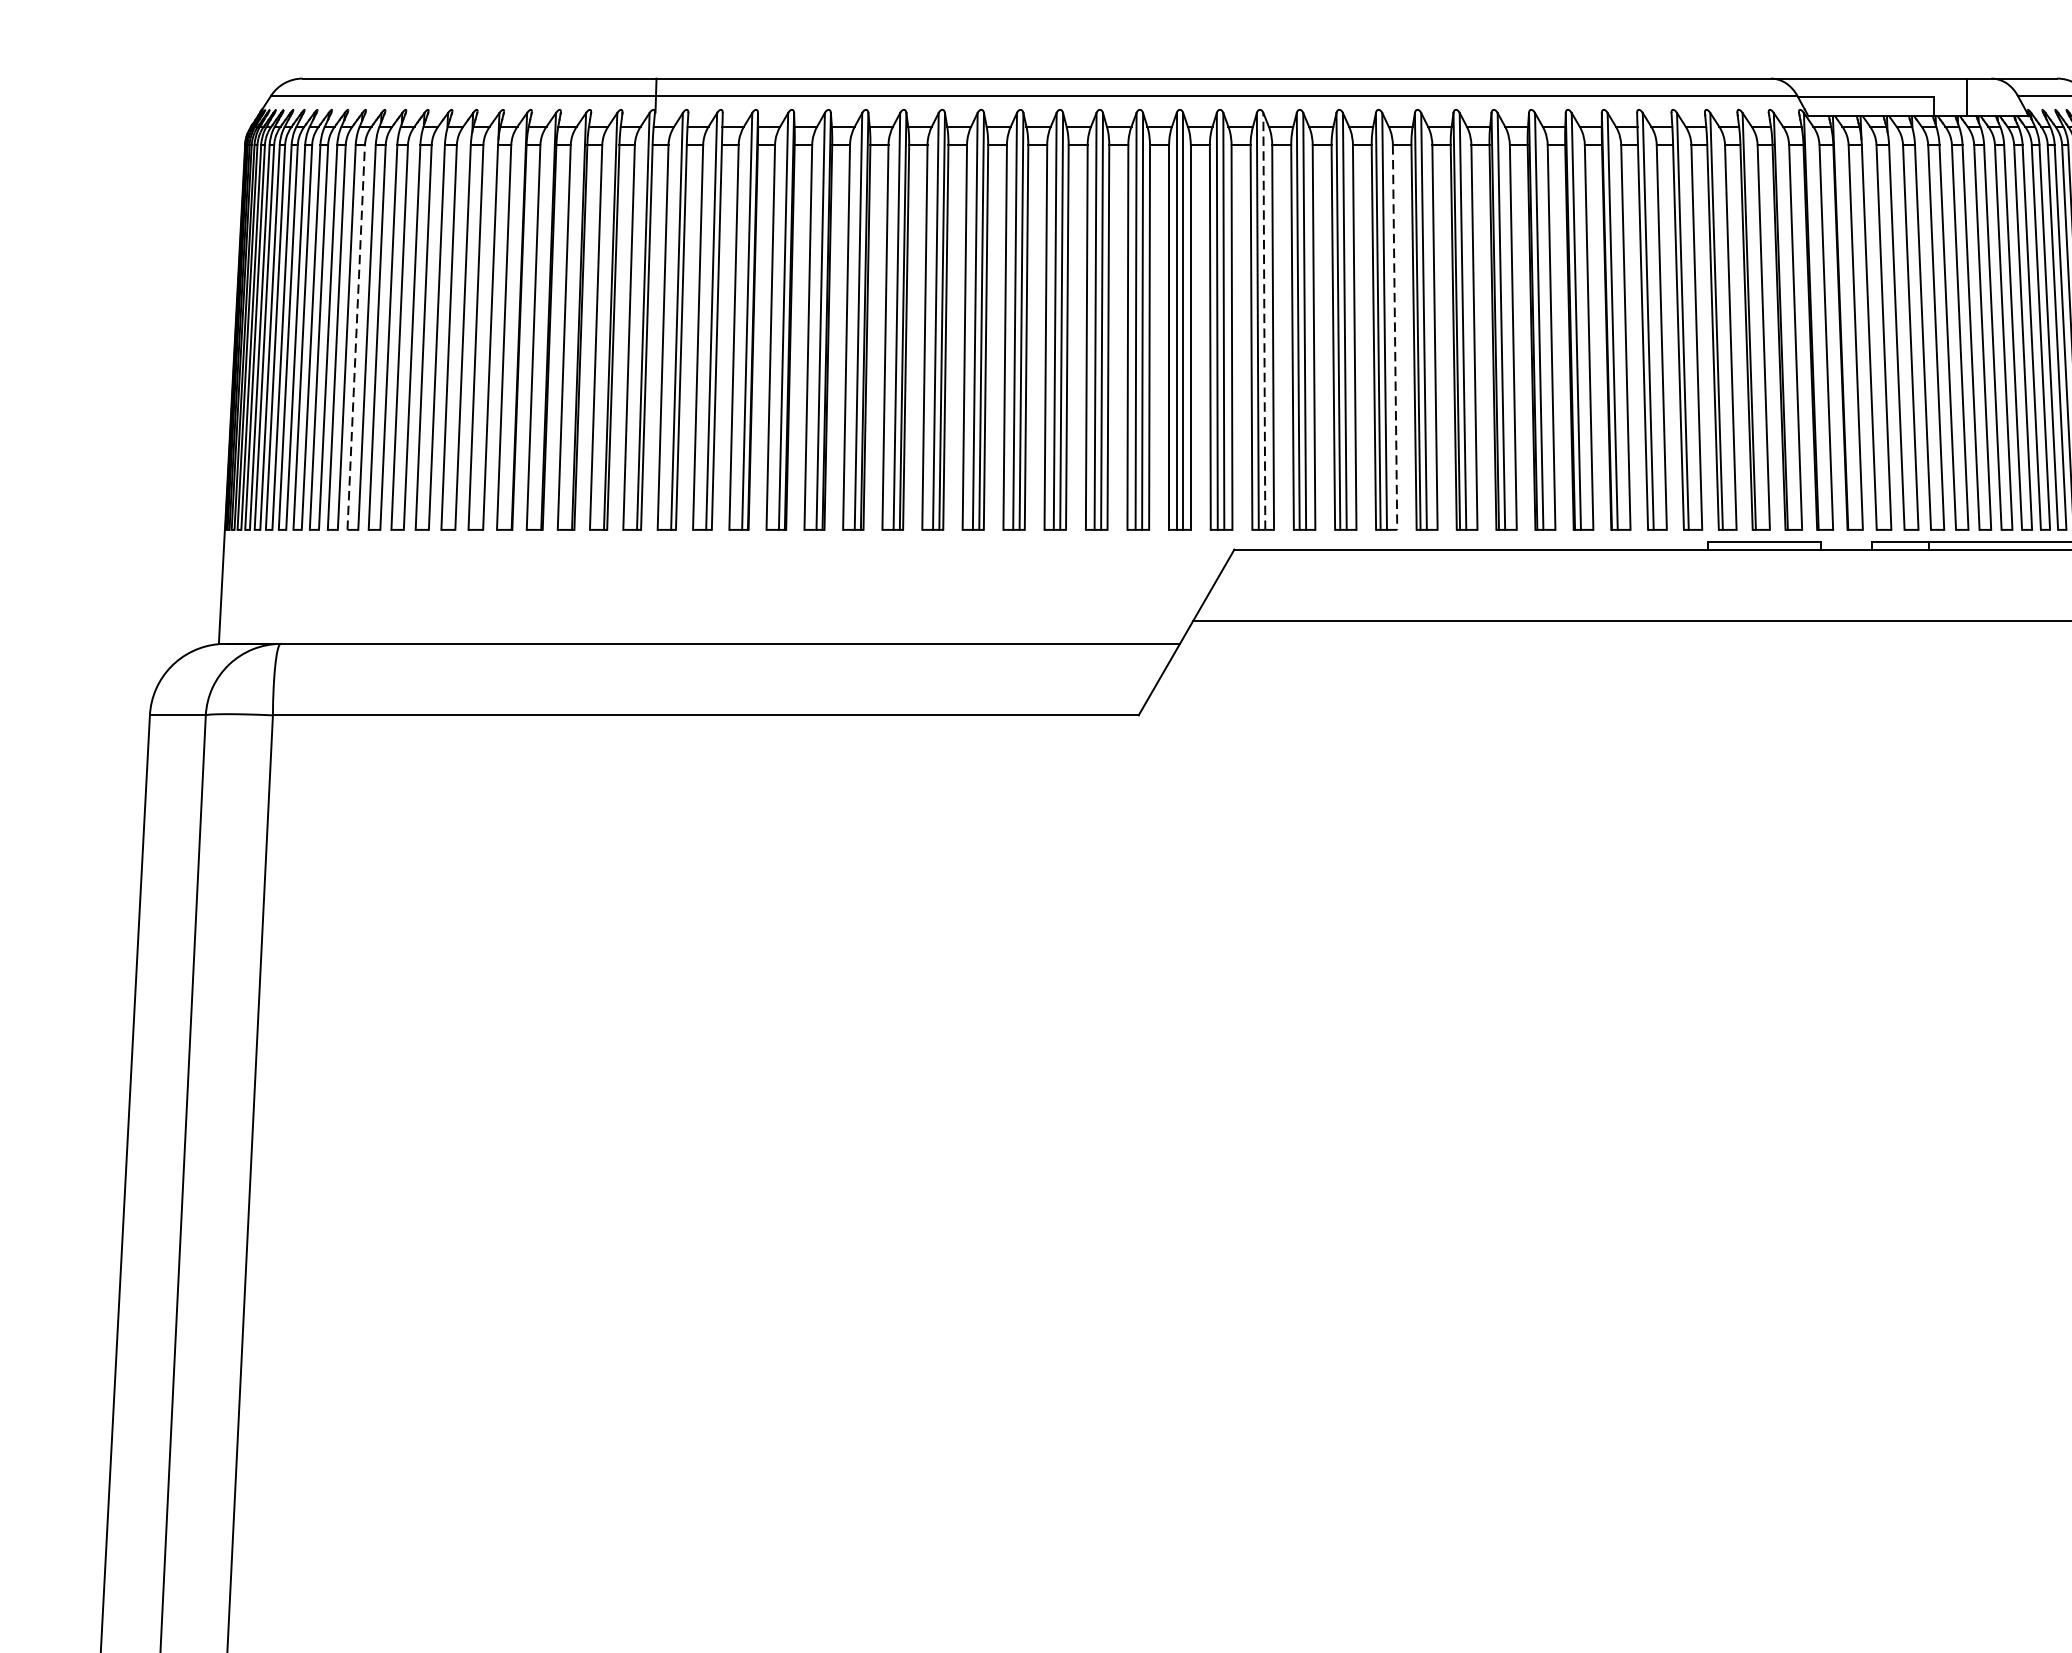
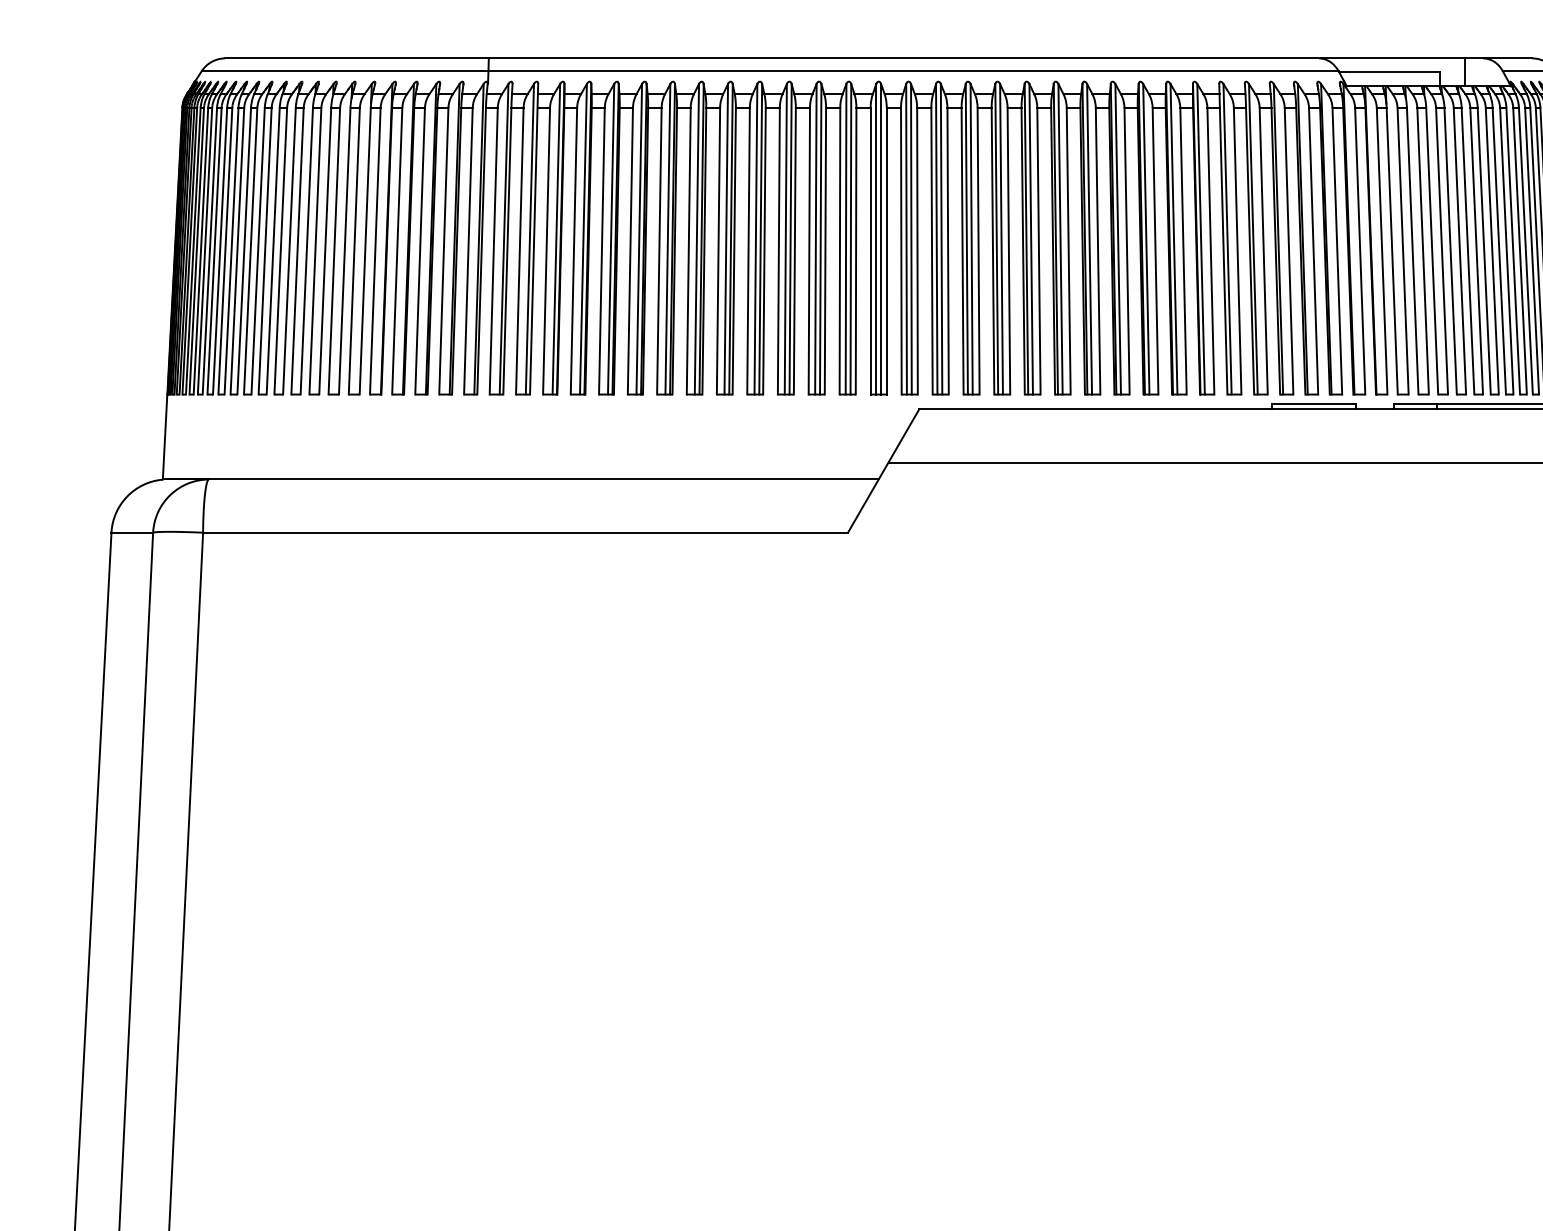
line: (1264, 320) -> (941, 238), dashed -> solid
line: (356, 336) -> (265, 250), dashed -> solid
line: (1394, 337) -> (1038, 251), dashed -> solid

